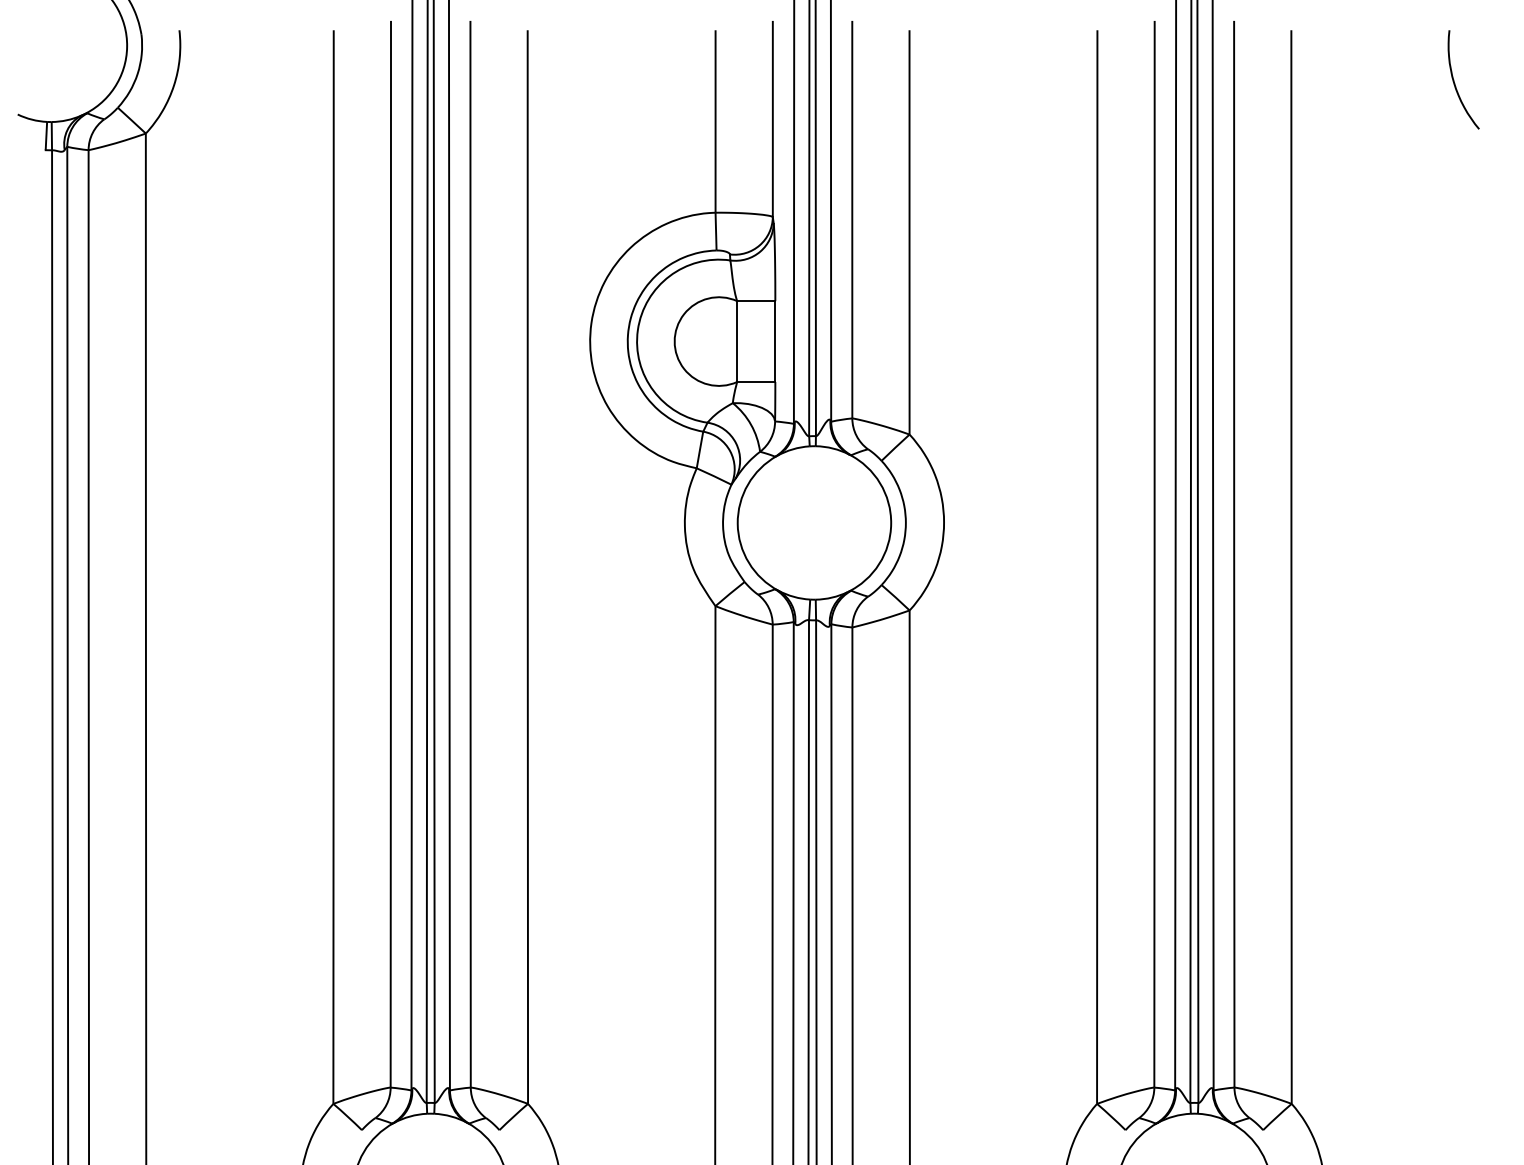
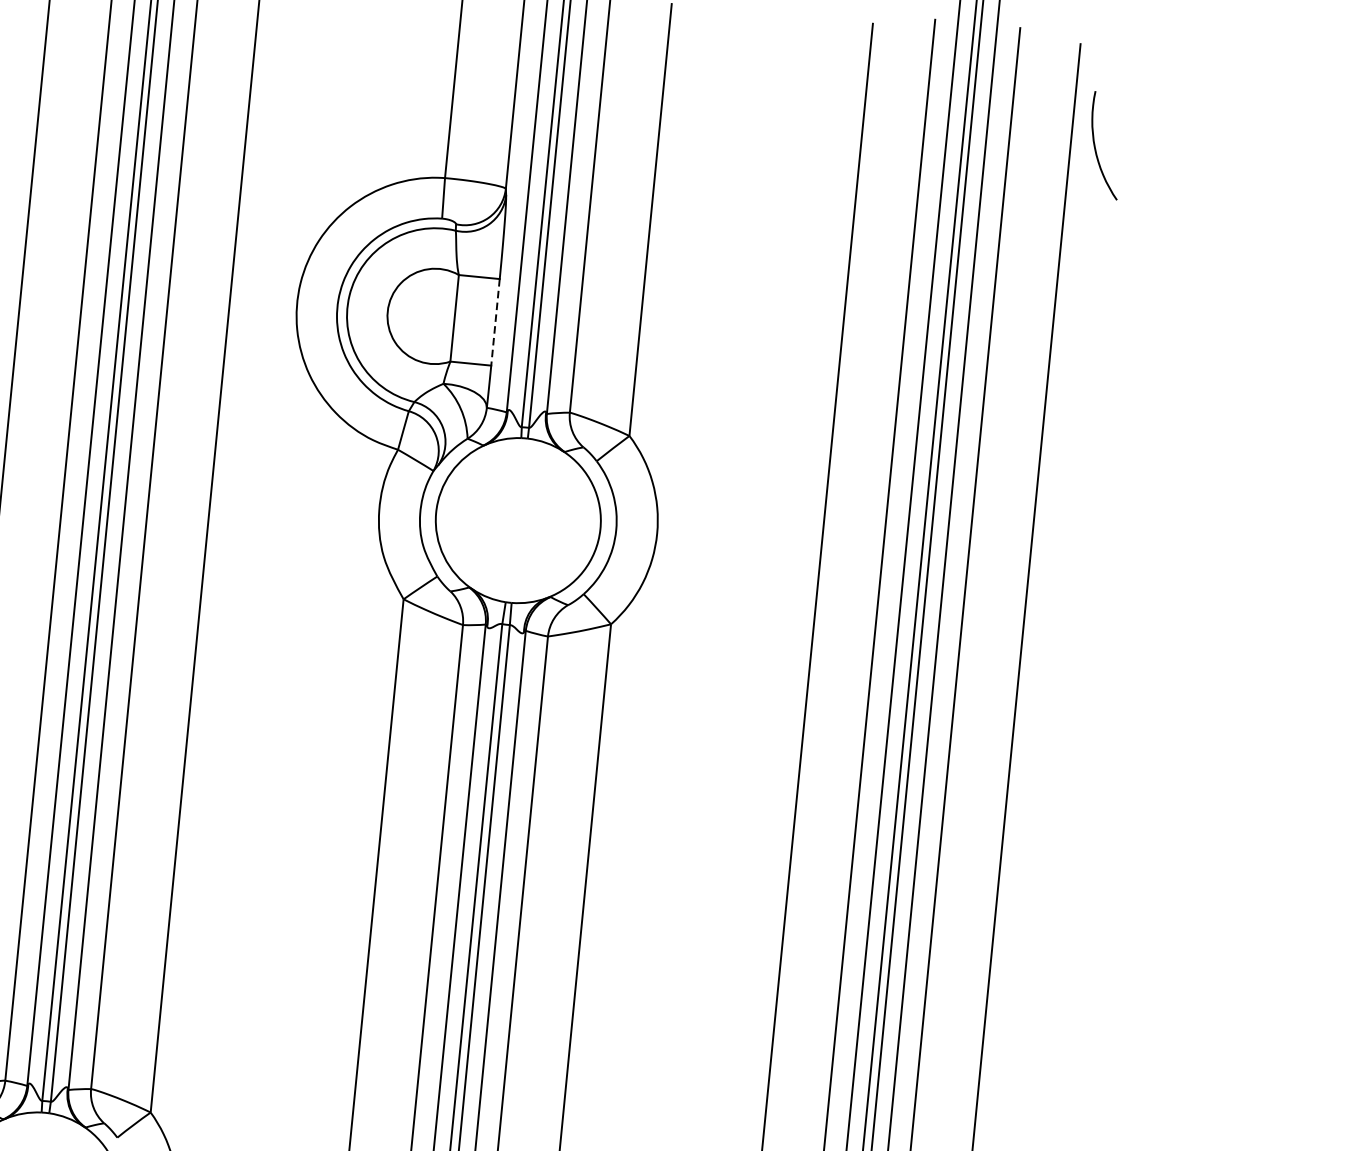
curve: (1455, 83) -> (1096, 148), moved
line: (775, 342) -> (495, 323), solid -> dashed

